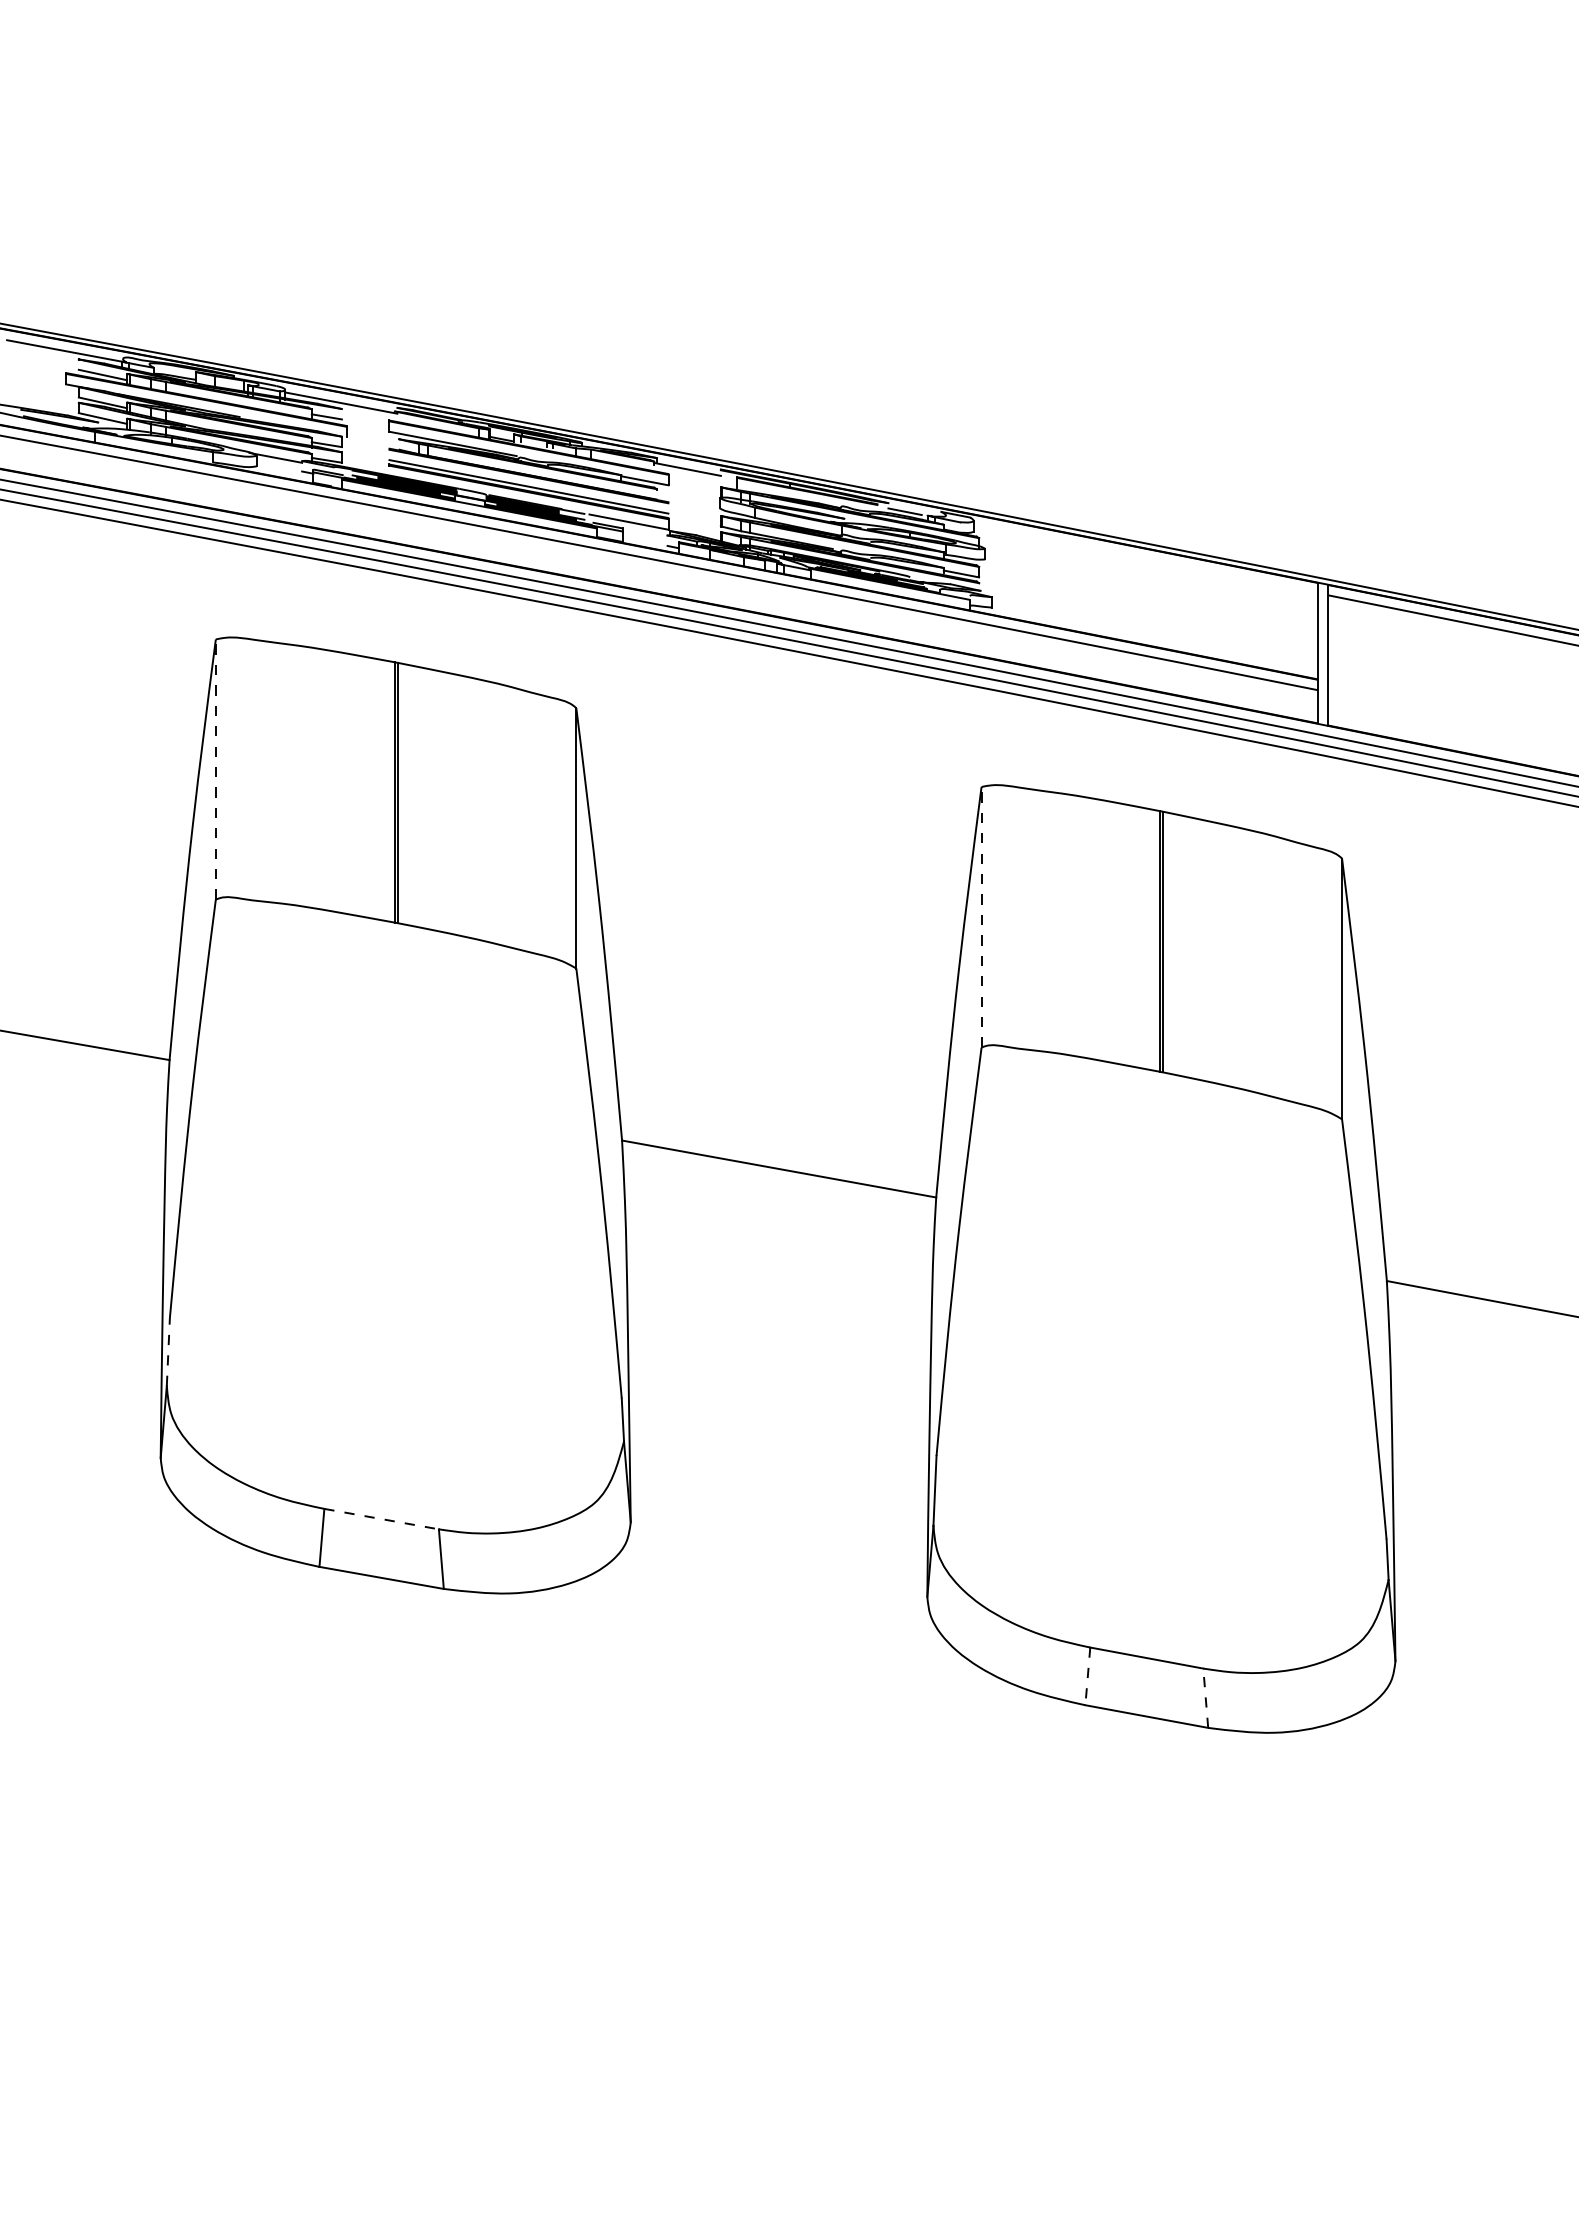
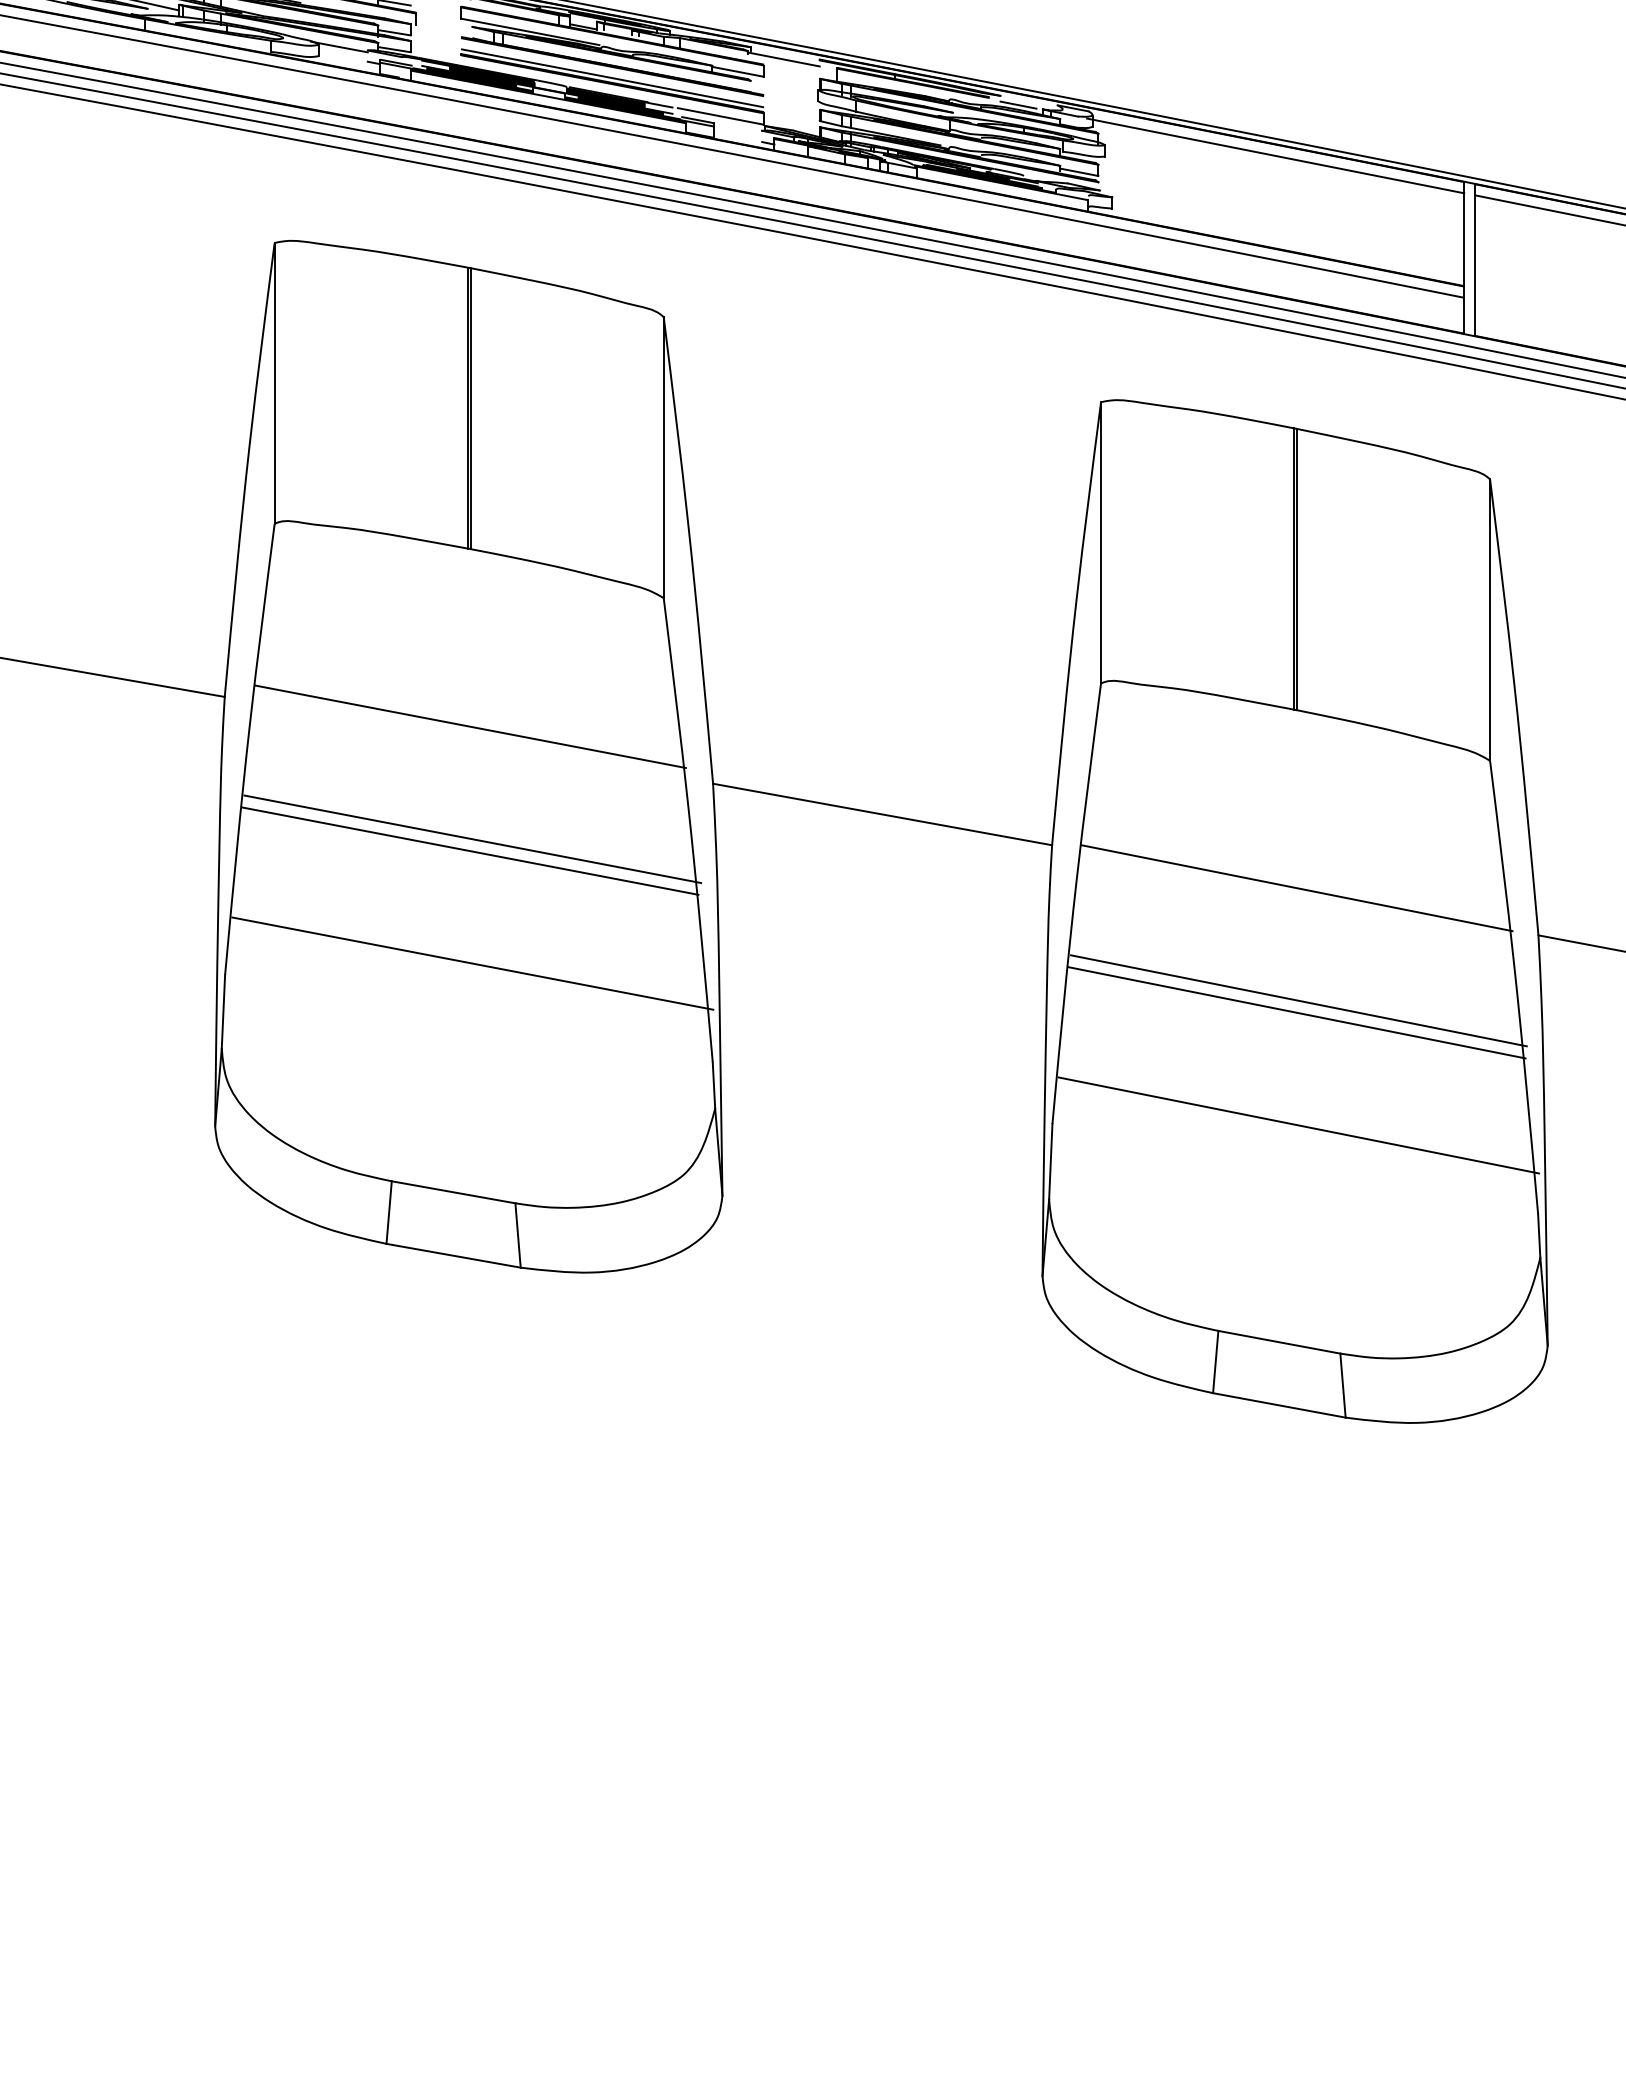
line: (1143, 558) -> (1275, 155), added
line: (215, 769) -> (274, 383), dashed -> solid
line: (981, 916) -> (1100, 541), dashed -> solid
line: (396, 1087) -> (469, 726), added
line: (398, 1191) -> (471, 838), added
line: (397, 1202) -> (470, 850), added
line: (1162, 1237) -> (1296, 888), added
line: (399, 1306) -> (472, 962), added
line: (1164, 1341) -> (1298, 1000), added
line: (168, 1351) -> (223, 1011), dashed -> solid
line: (1162, 1352) -> (1296, 1012), added
line: (1164, 1456) -> (1298, 1124), added
line: (382, 1519) -> (454, 1192), dashed -> solid
line: (1087, 1676) -> (1215, 1362), dashed -> solid
line: (1205, 1698) -> (1342, 1385), dashed -> solid

